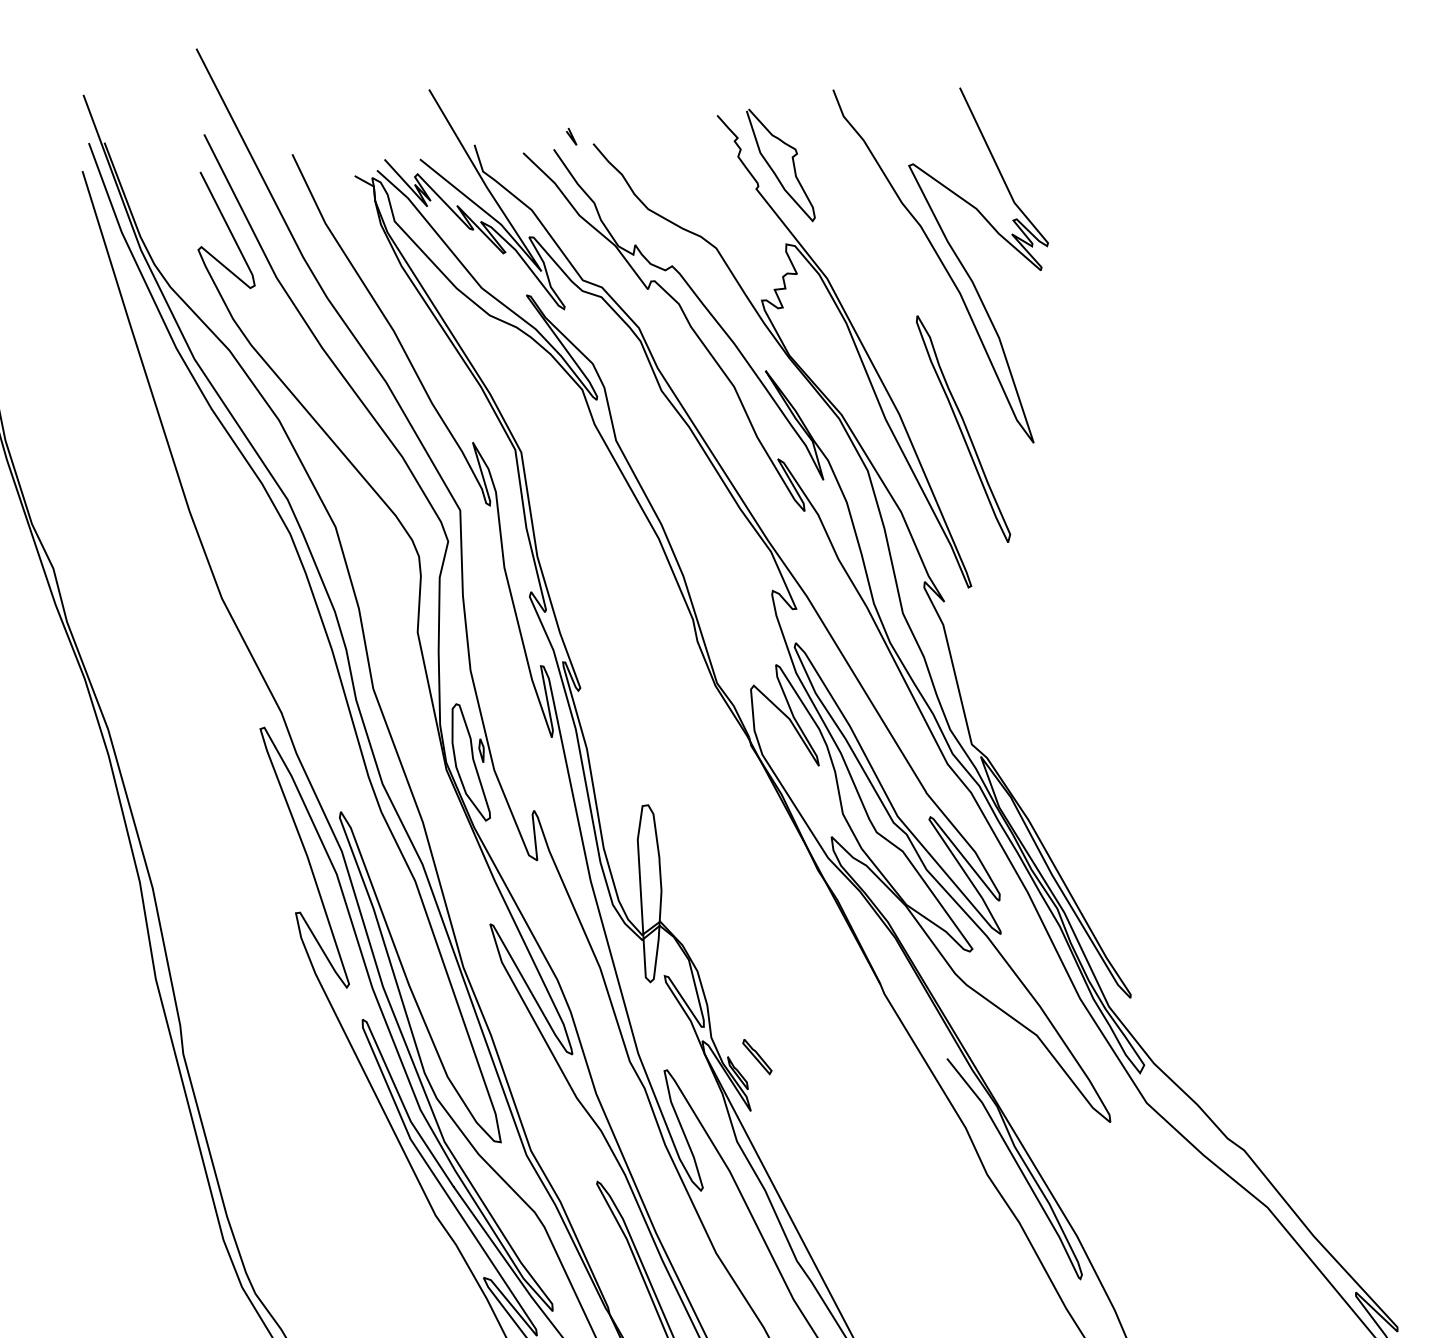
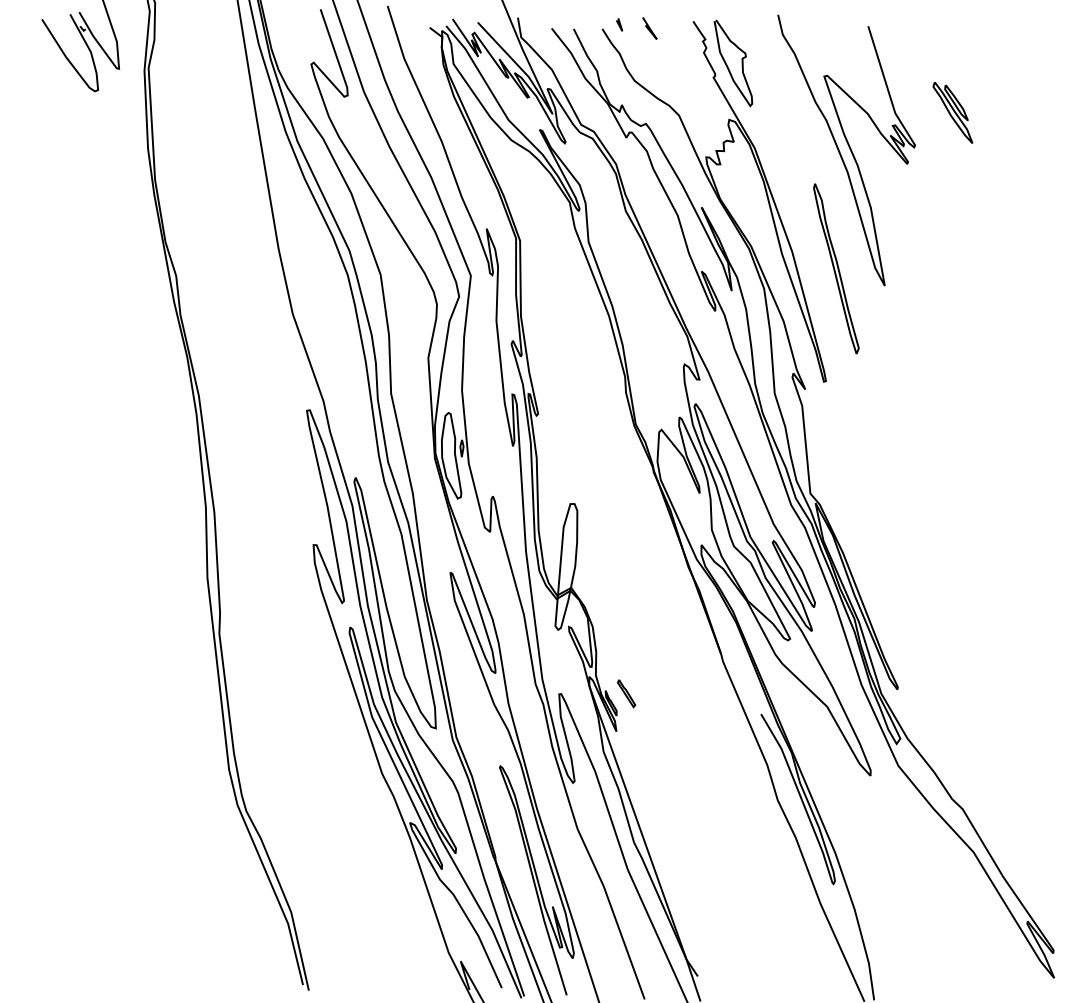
line: (658, 133) -> (649, 28), added
line: (571, 136) -> (619, 24), moved
part: (1093, 190) -> (952, 112), added

